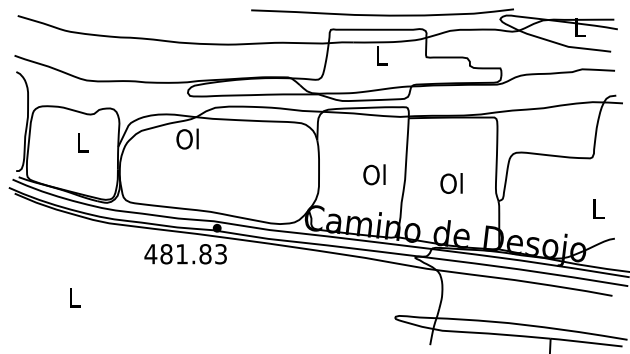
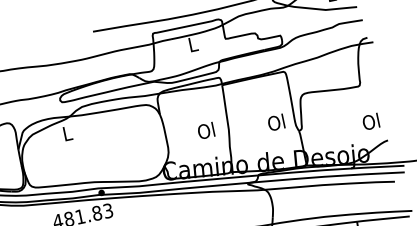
text: (187, 138) -> (66, 133), Ol -> L
text: (451, 183) -> (276, 122), moved
text: (597, 208) -> (371, 121), L -> Ol

